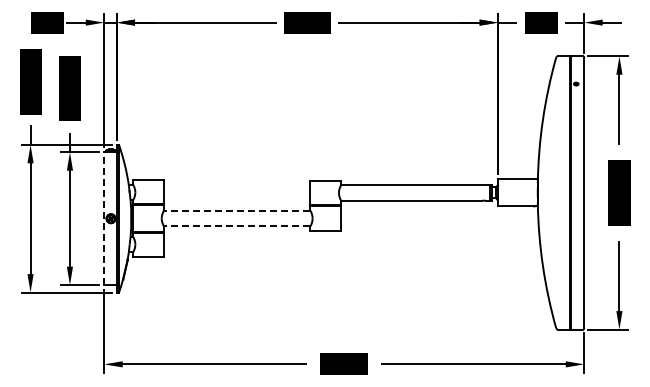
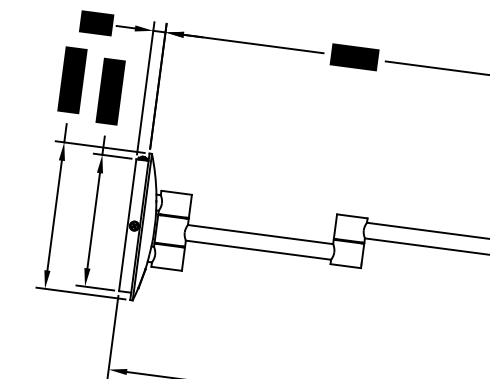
line: (236, 210) -> (259, 234), dashed -> solid
line: (104, 218) -> (127, 225), dashed -> solid
line: (236, 226) -> (257, 250), dashed -> solid

